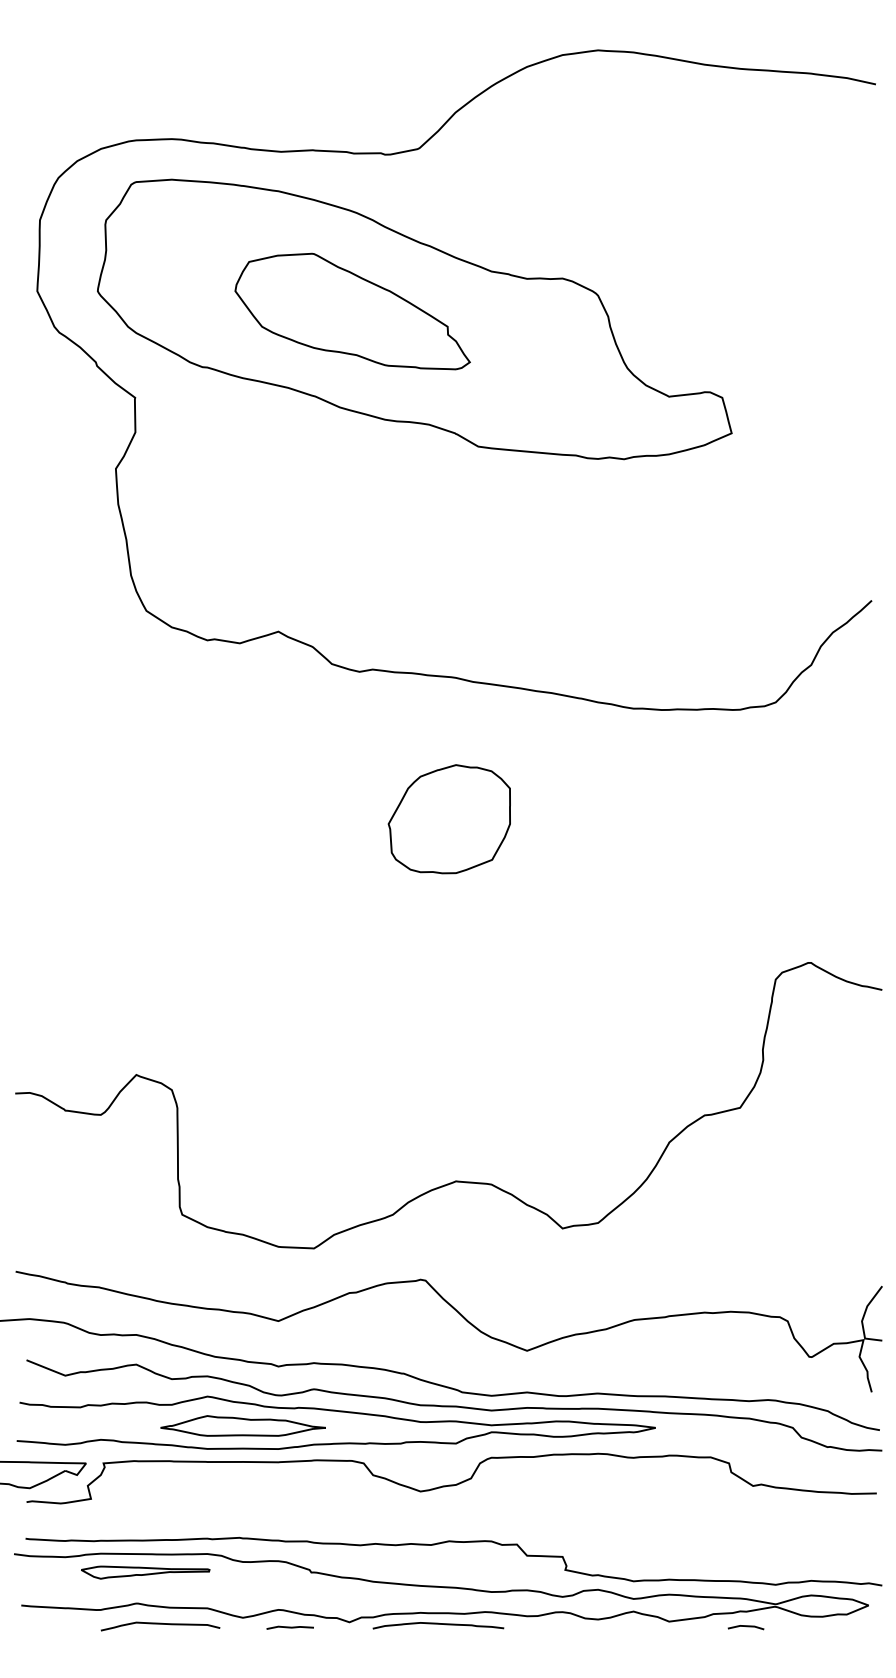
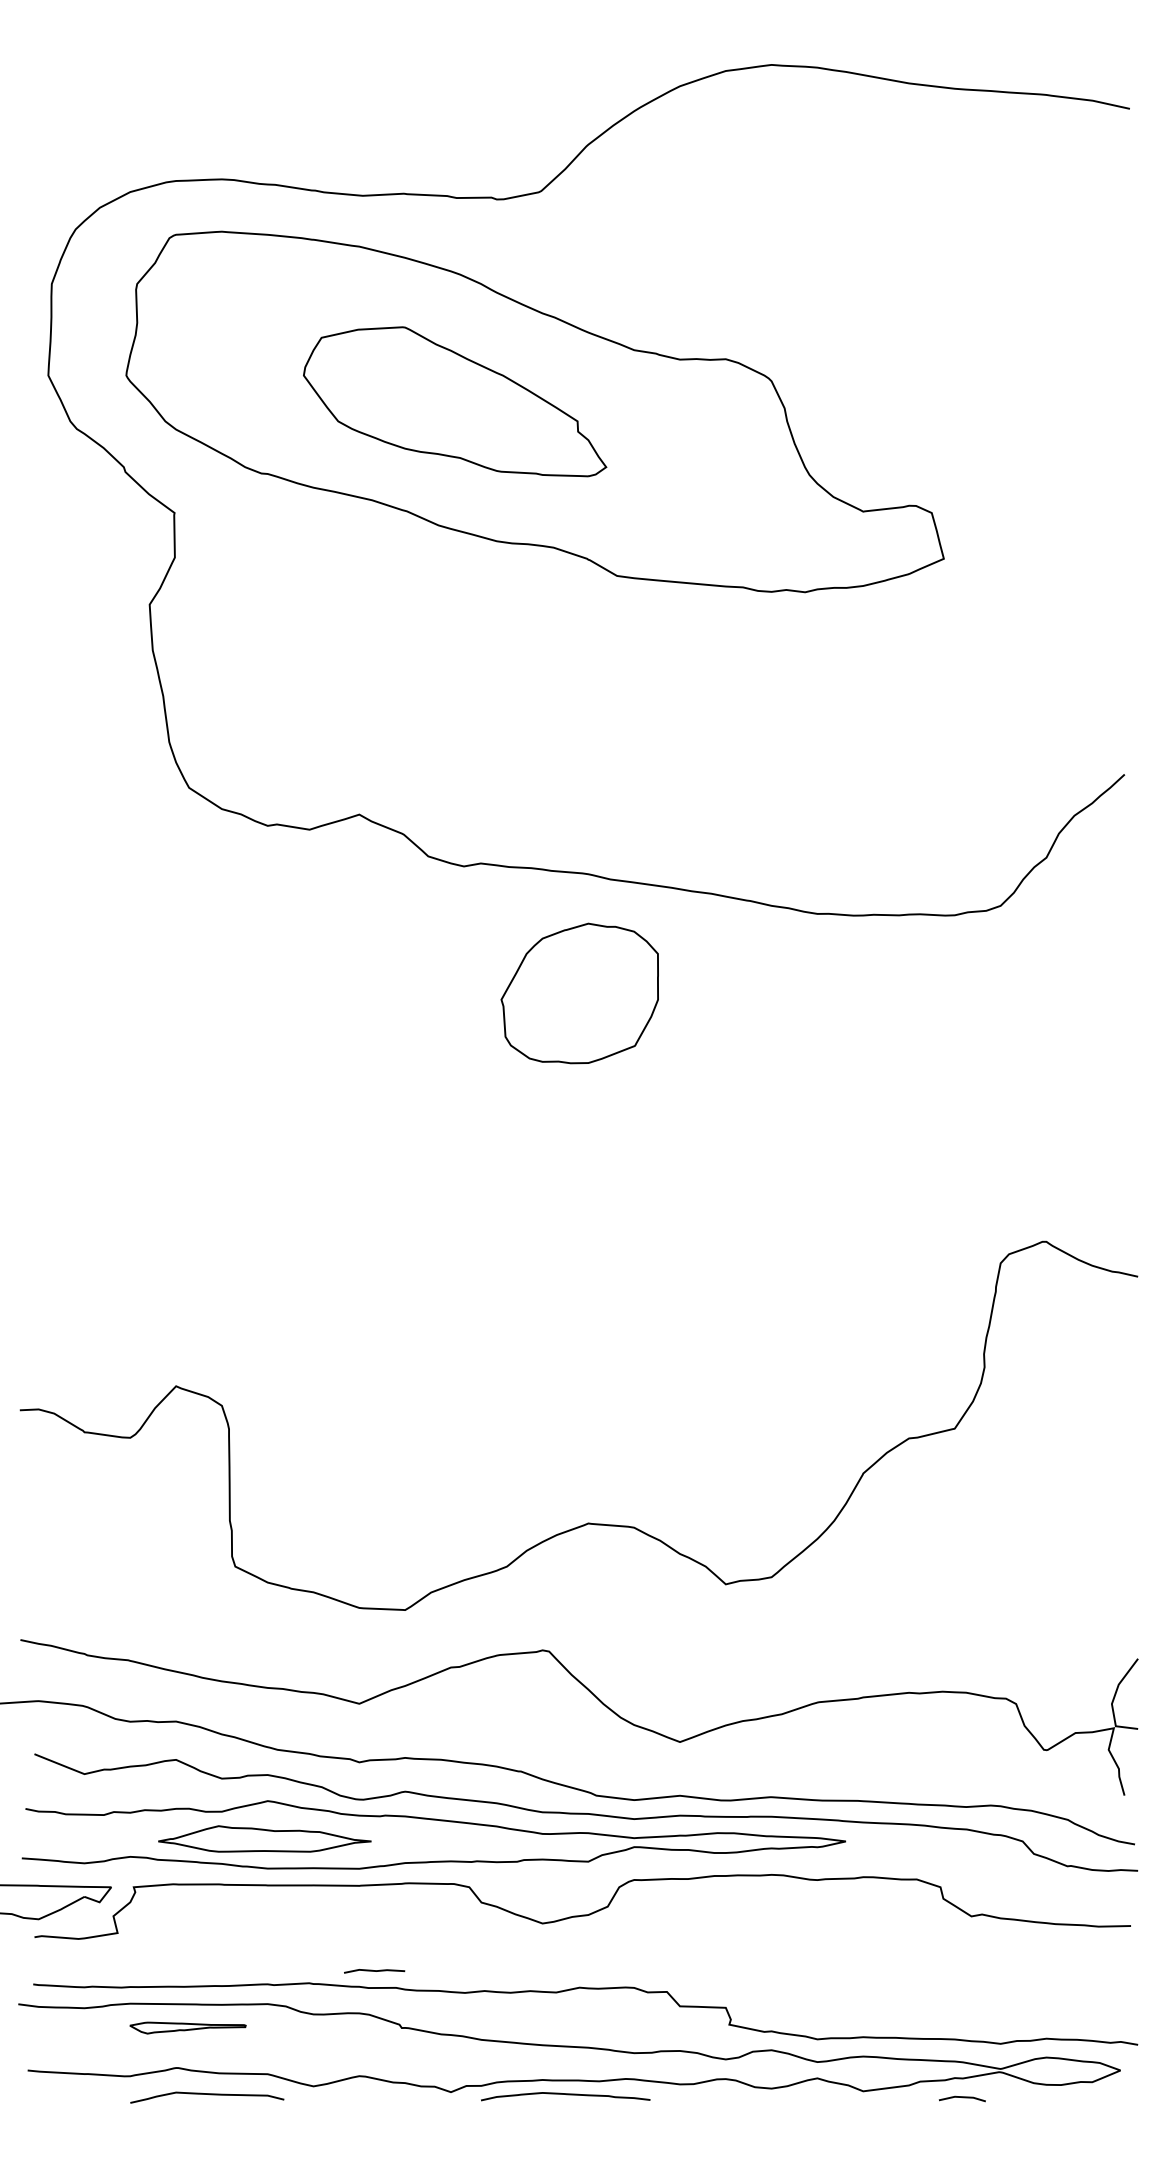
part: (449, 819) -> (579, 993), moved
part: (242, 1425) -> (264, 1838), moved
part: (145, 1572) -> (187, 2027), size x0.7
line: (290, 1627) -> (374, 1971), moved

